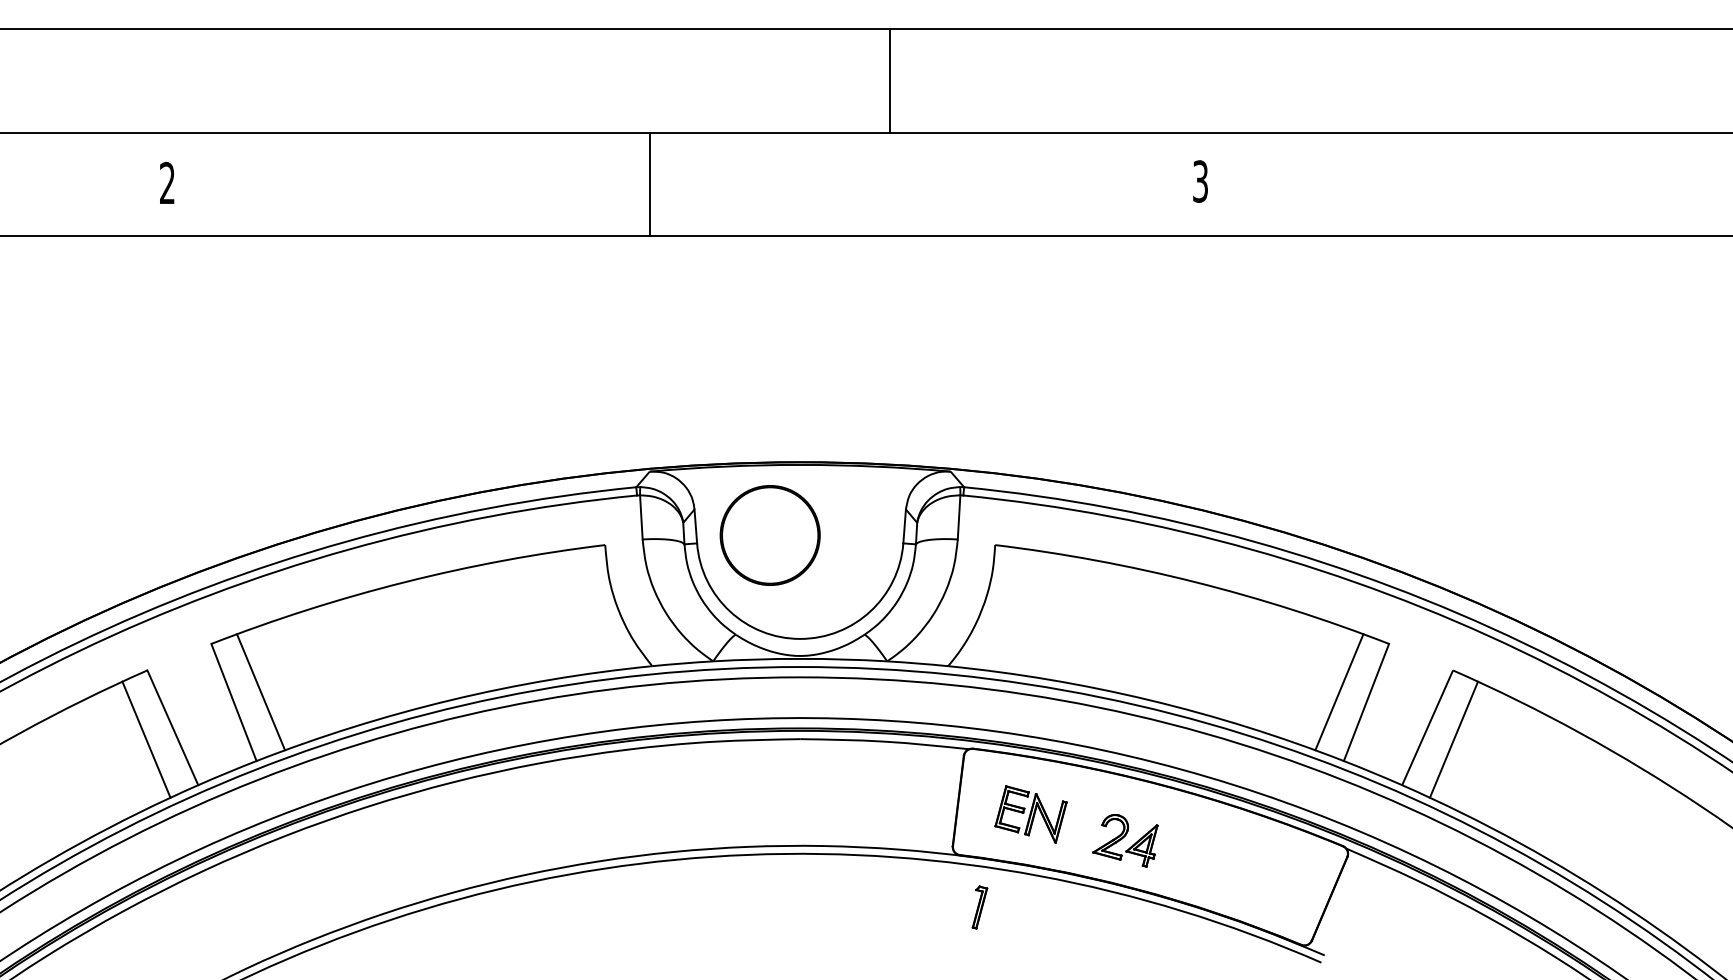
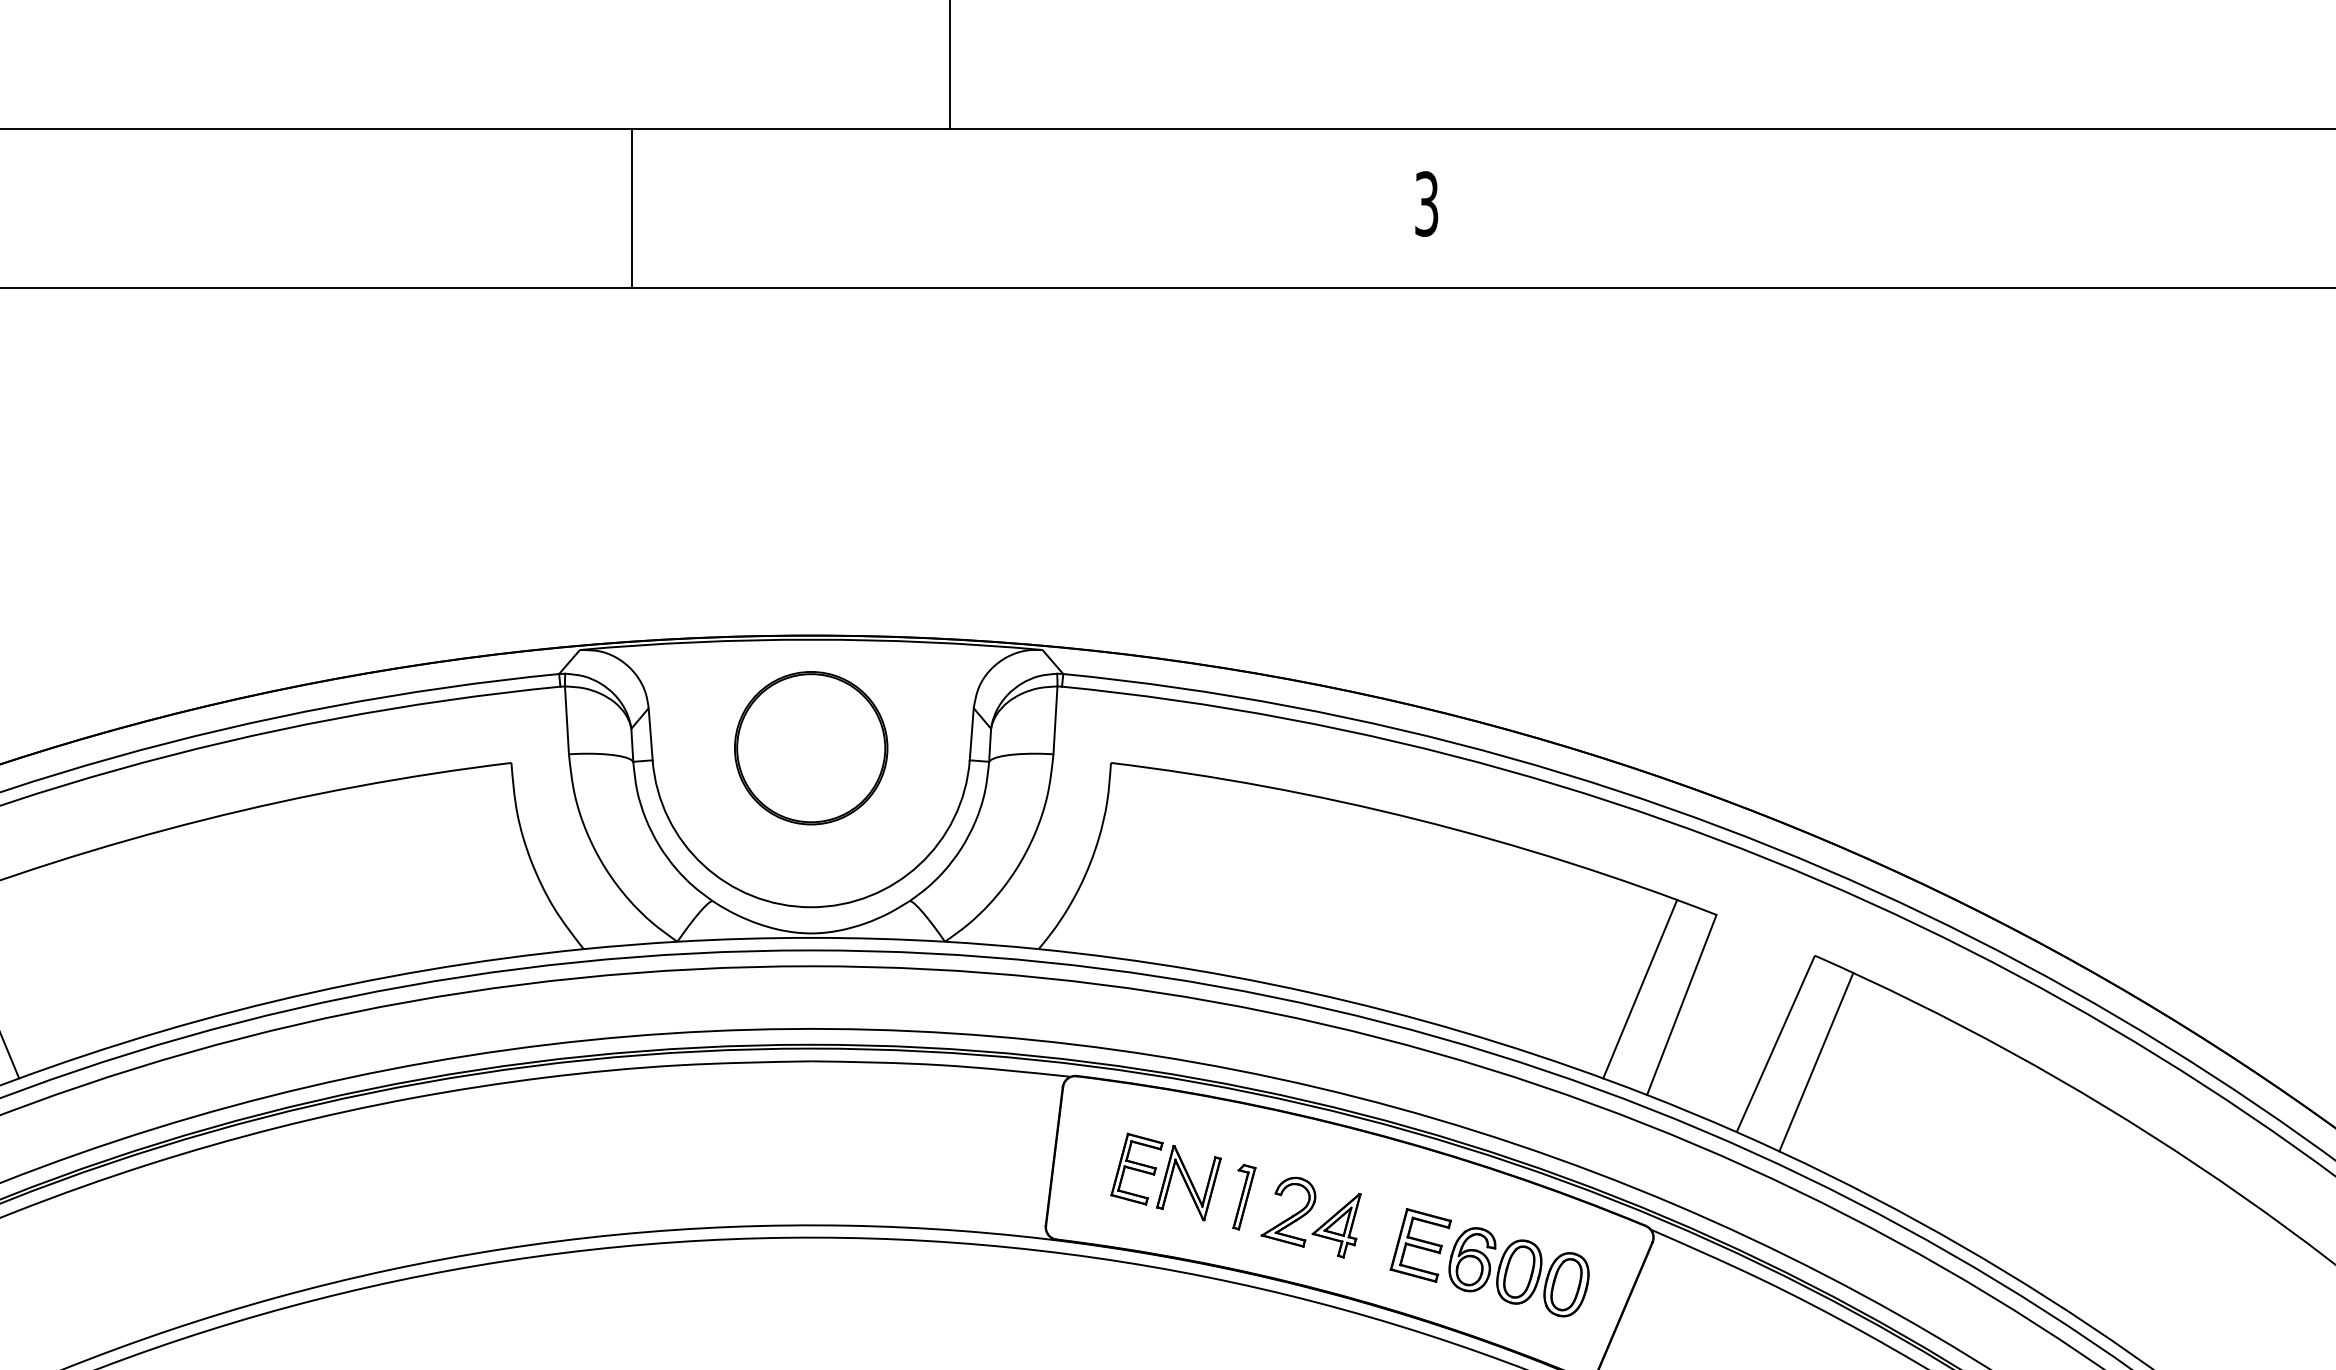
line: (649, 184) -> (631, 208), moved
part: (769, 535) -> (810, 748), moved
part: (1241, 869) -> (1489, 1261), added
part: (979, 907) -> (1243, 1197), moved

